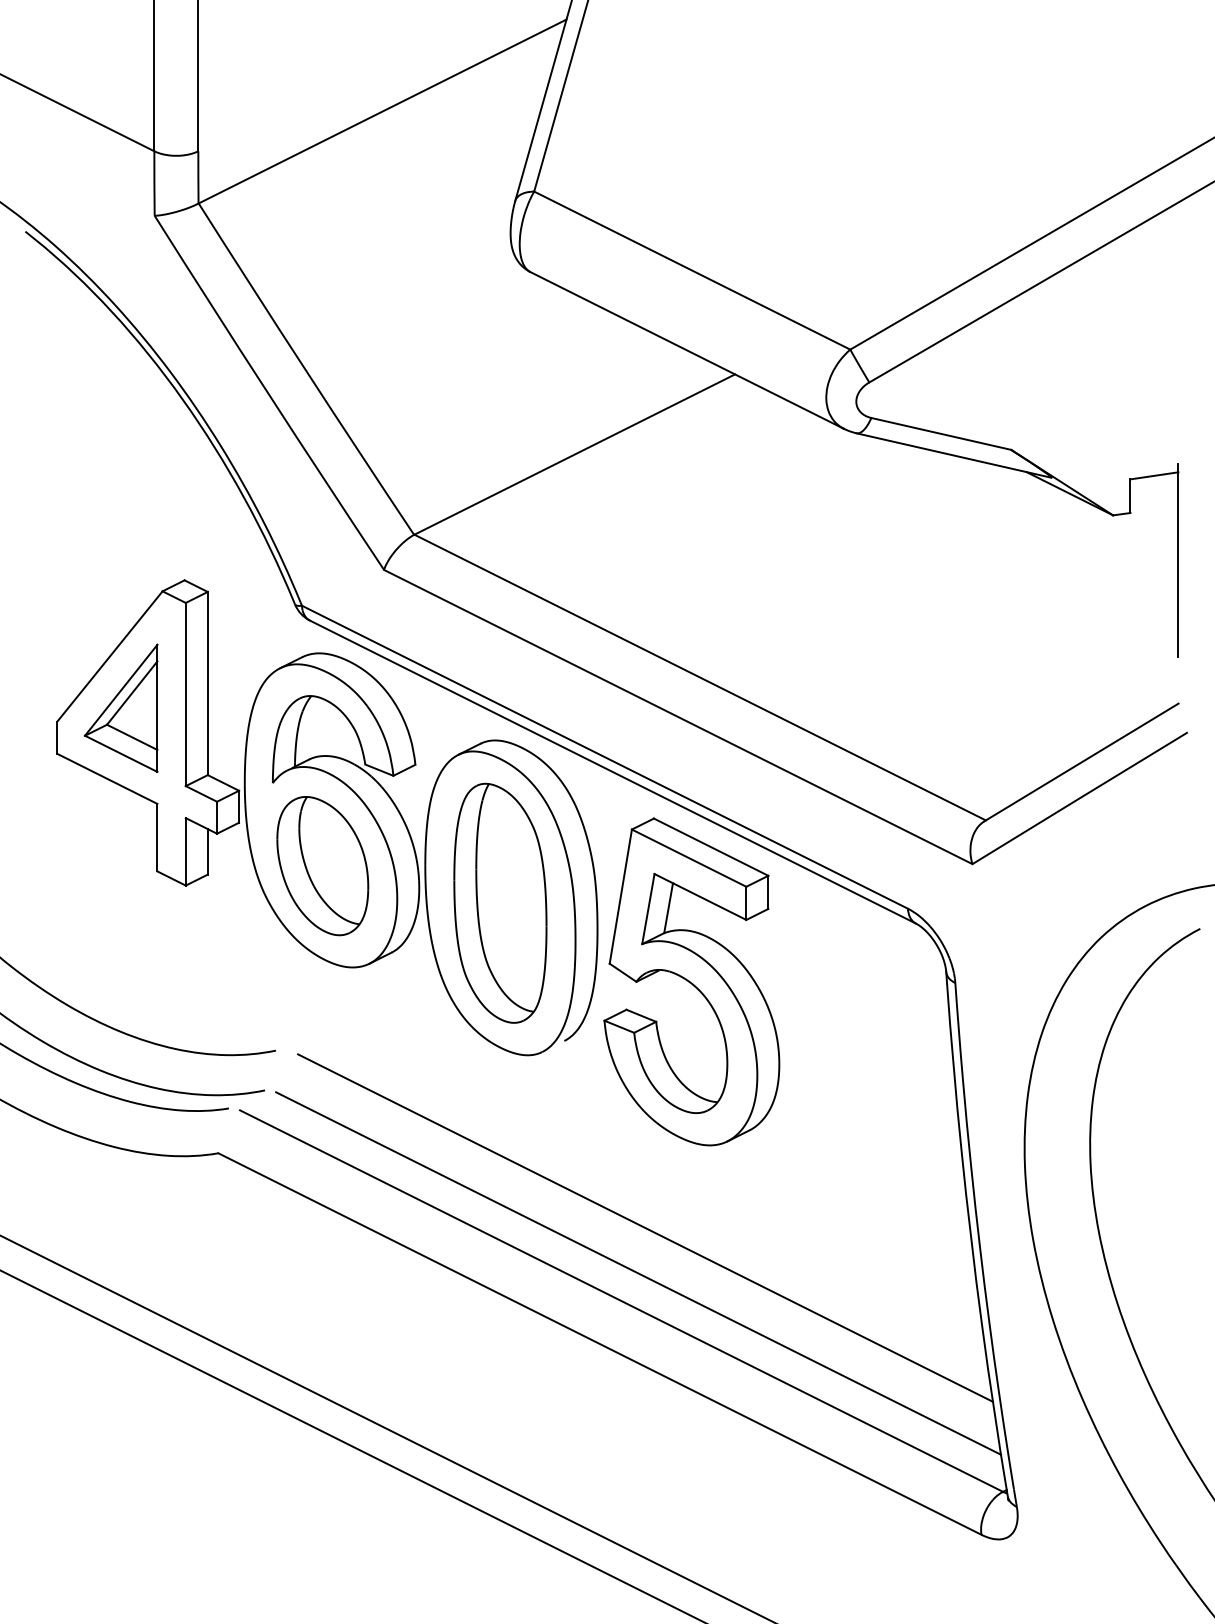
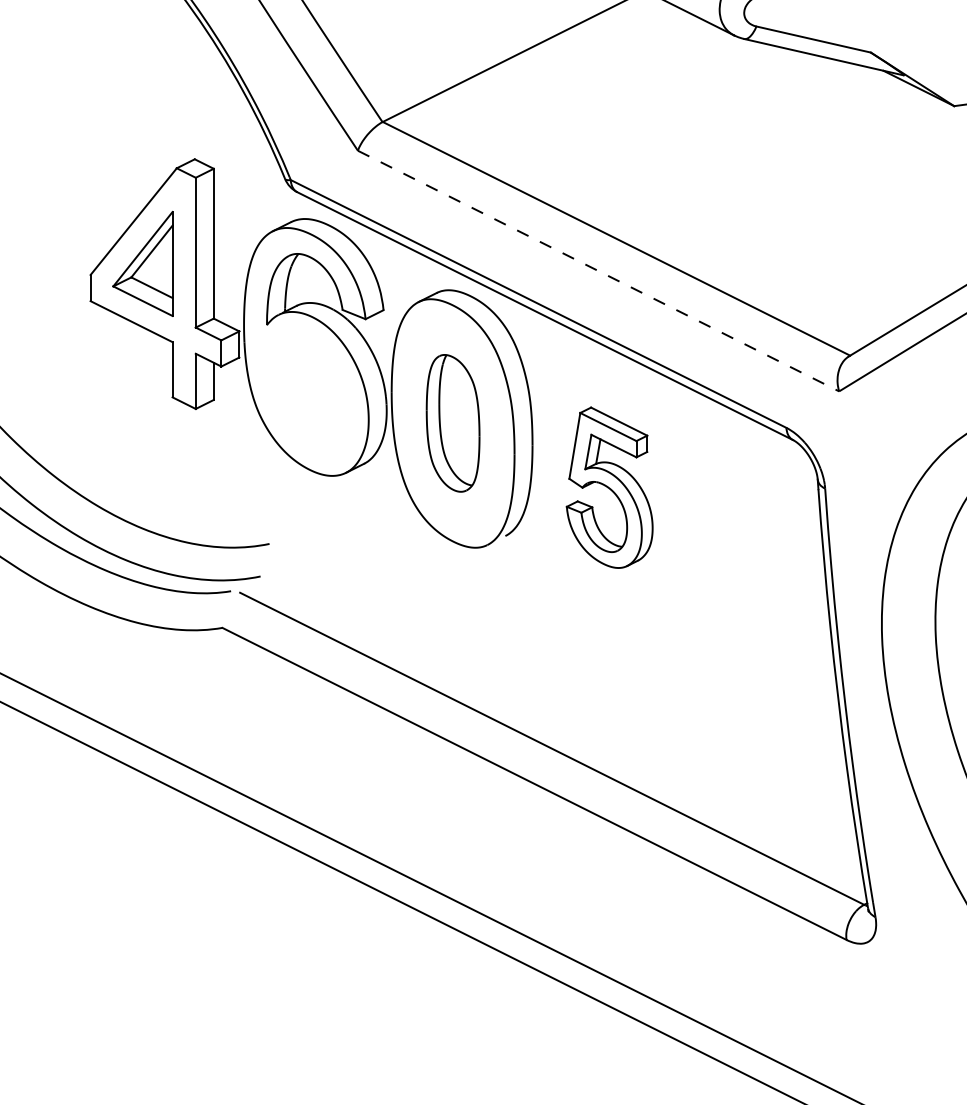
line: (678, 717) -> (598, 271), solid -> dashed
part: (322, 866) -> (307, 393), removed
part: (500, 902) -> (453, 422), size x0.7
part: (691, 981) -> (609, 487), size x0.6
line: (645, 1227) -> (571, 688), removed
line: (638, 1273) -> (566, 726), removed

